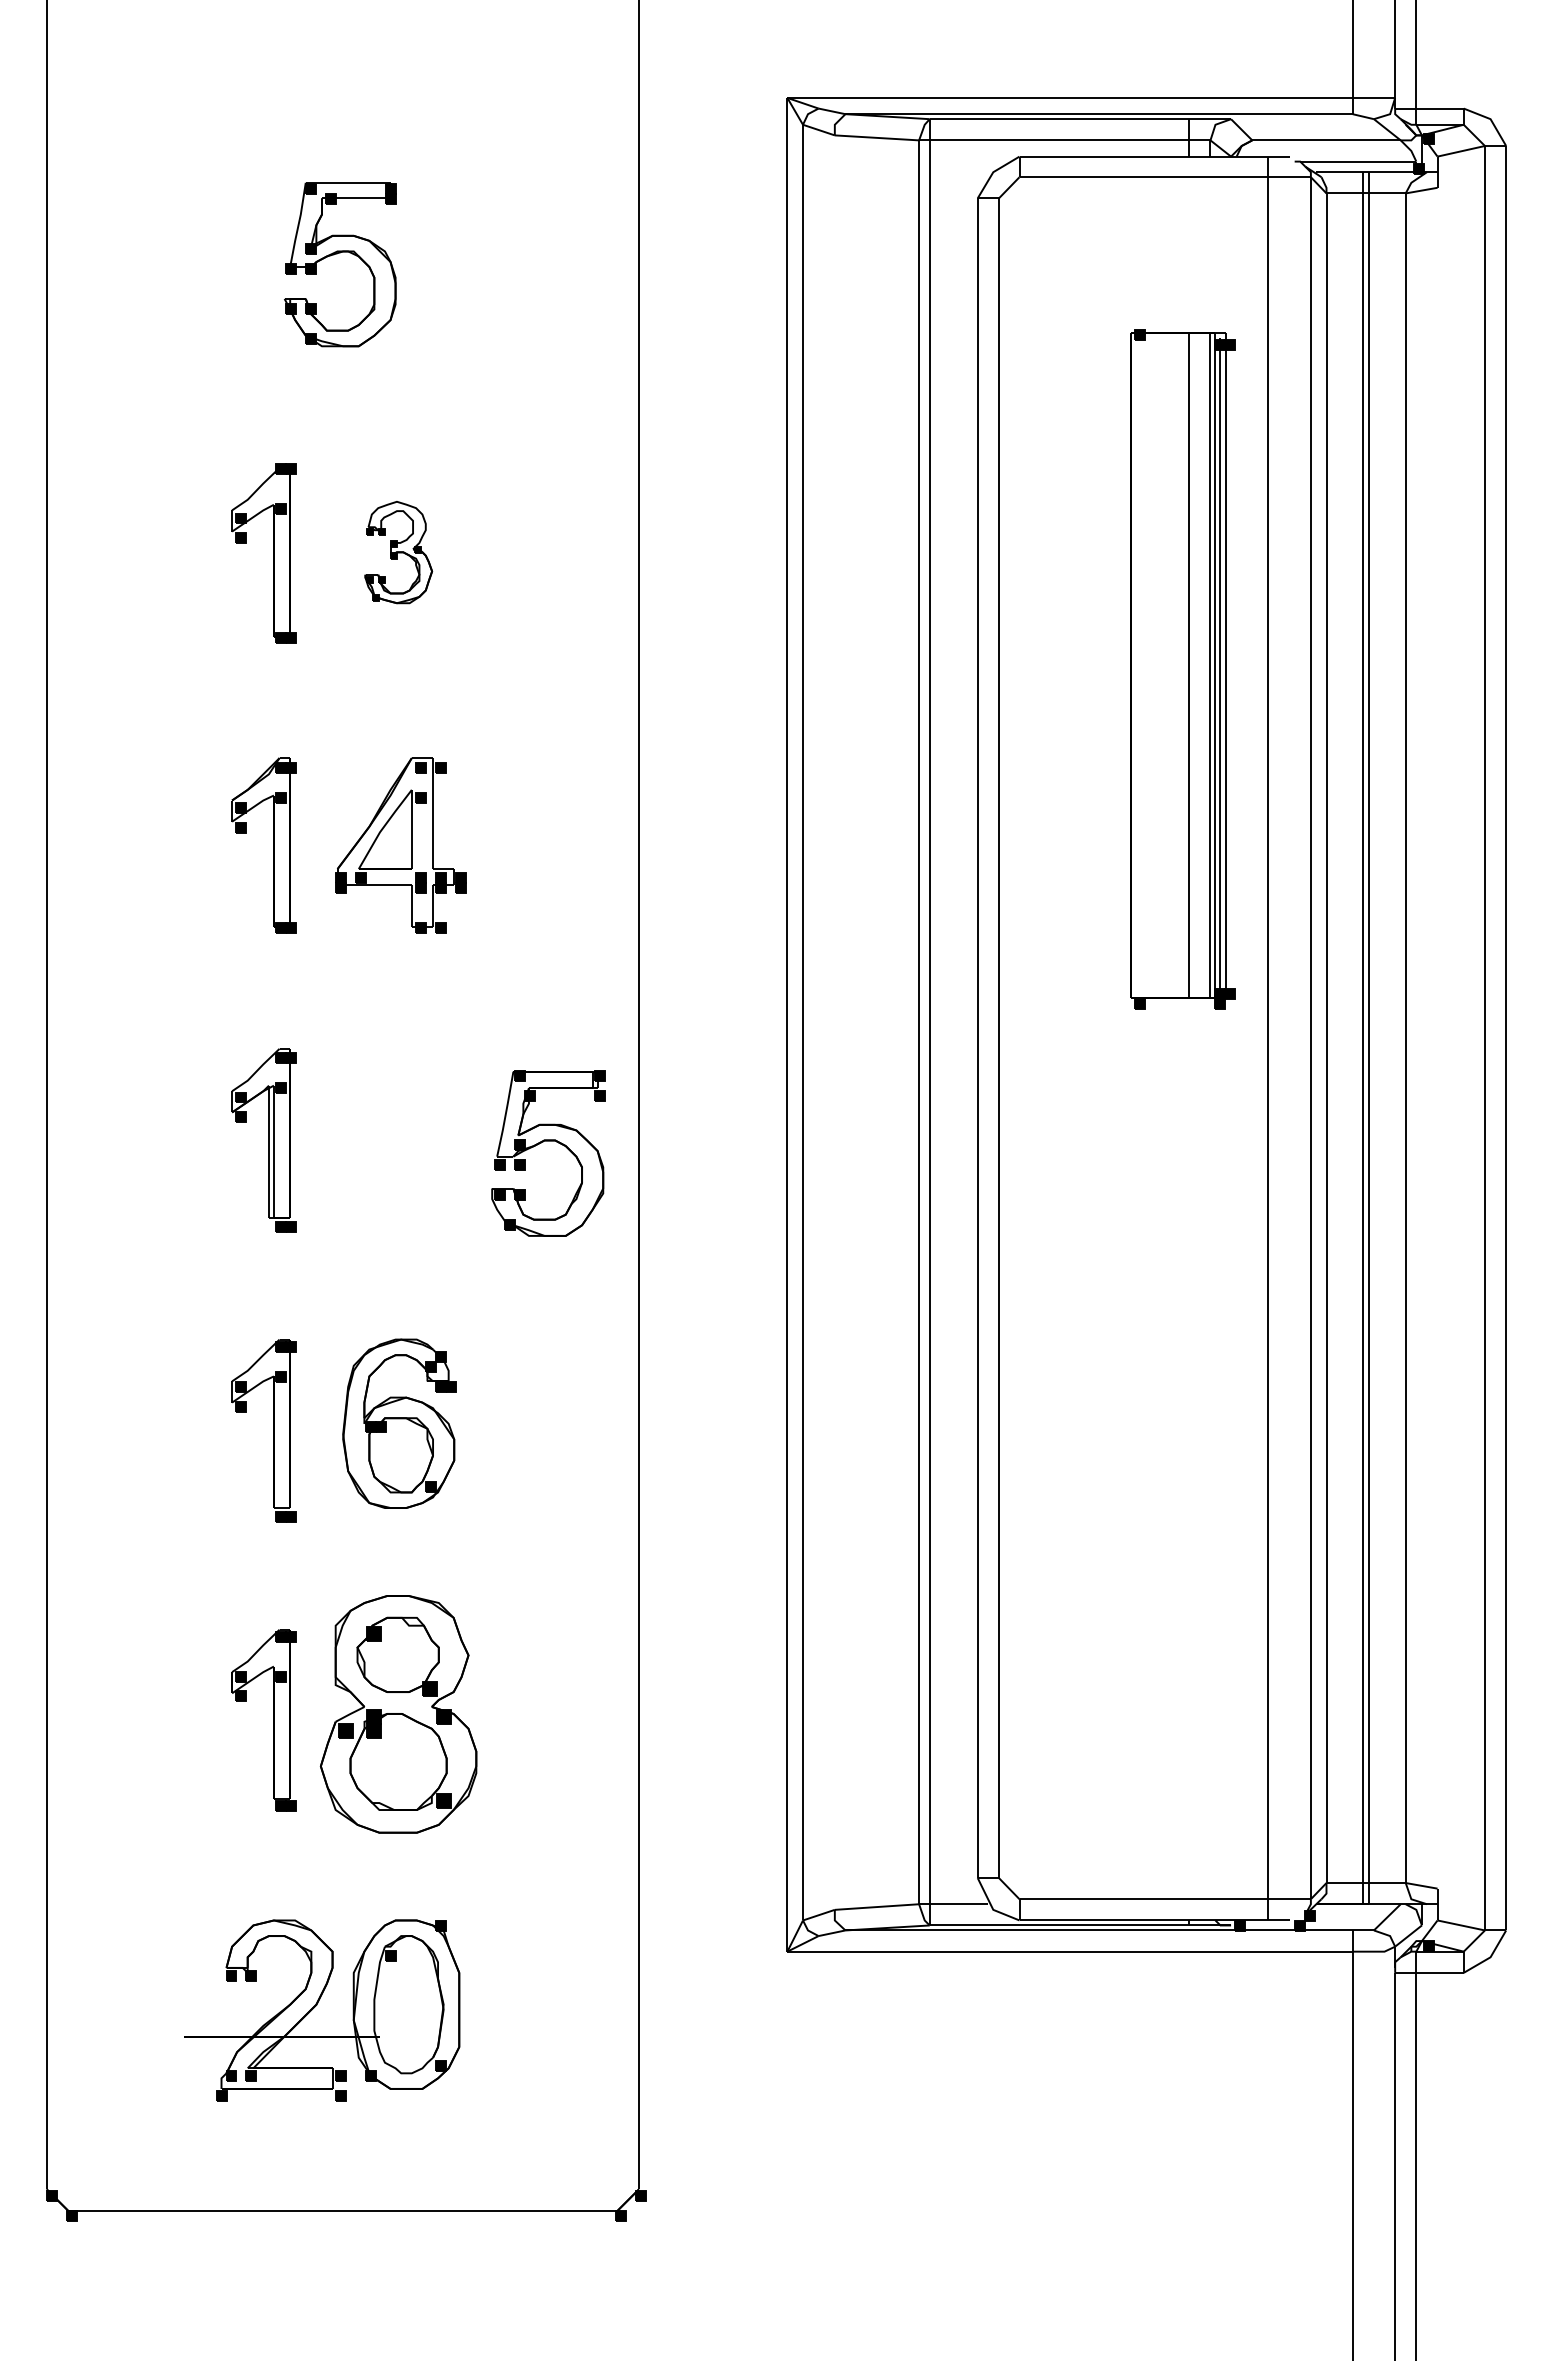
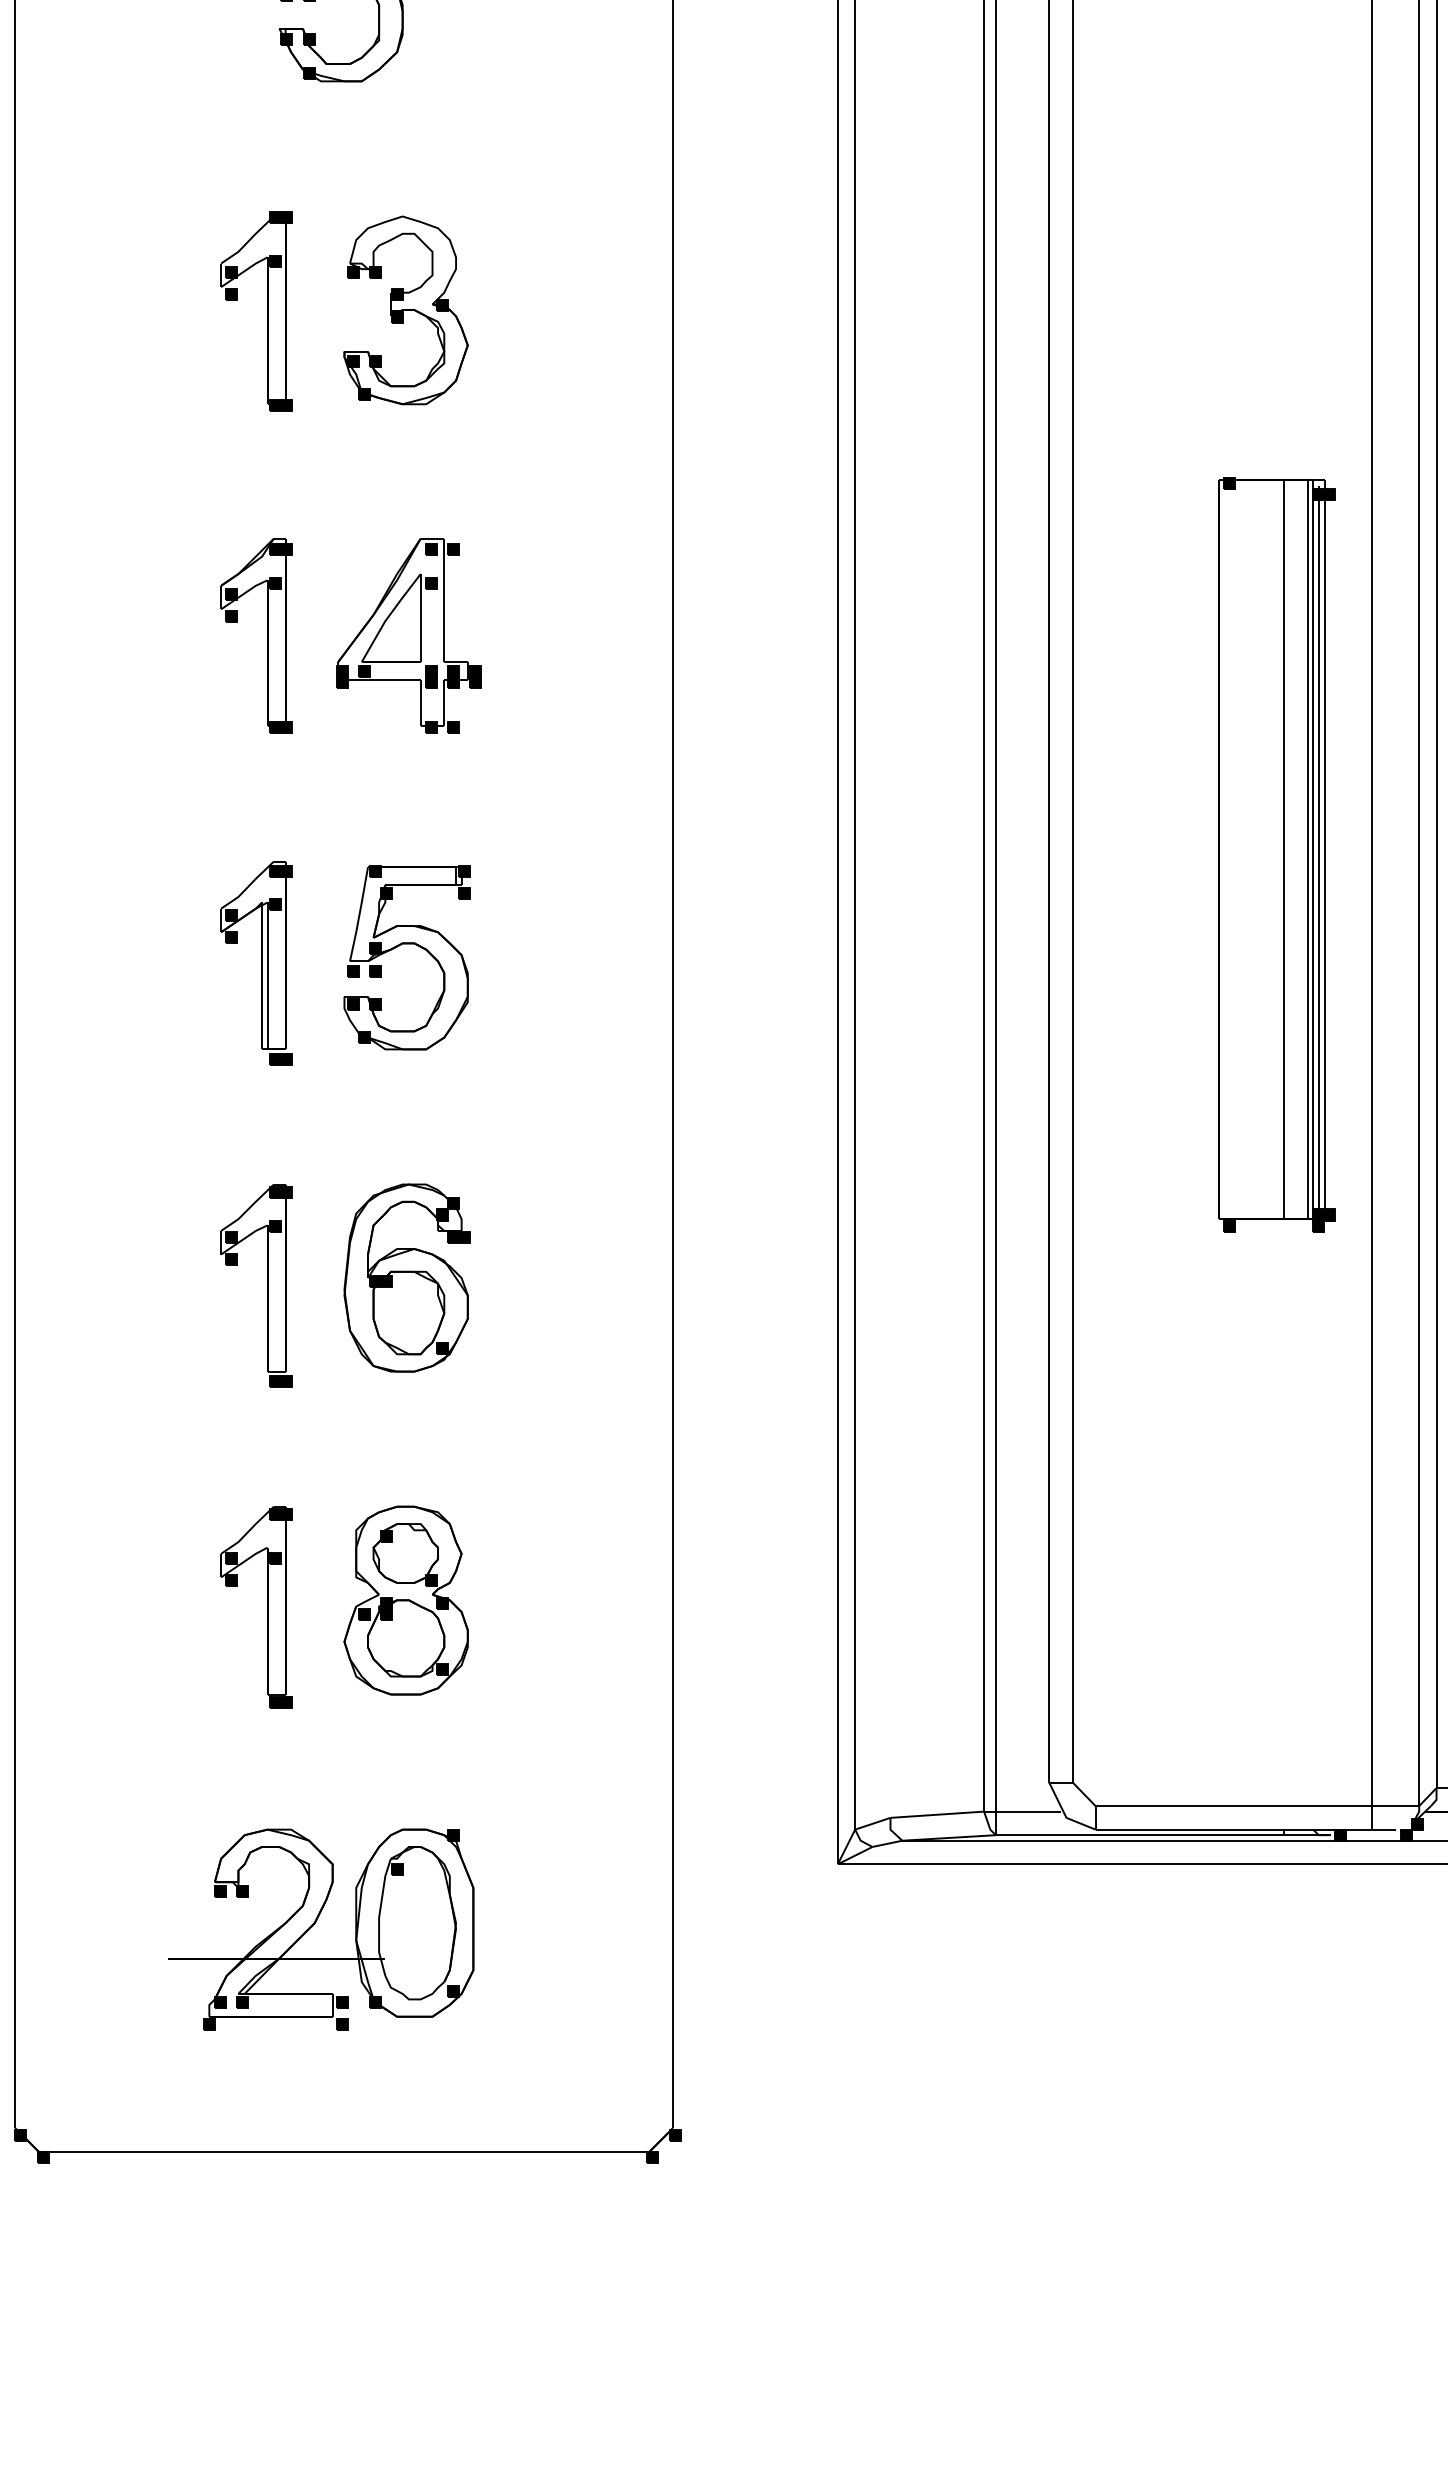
part: (398, 552) -> (405, 310), size x1.67
part: (1182, 669) -> (1276, 854), moved
part: (548, 1141) -> (407, 944), moved
part: (398, 1713) -> (405, 1599), size x0.71

